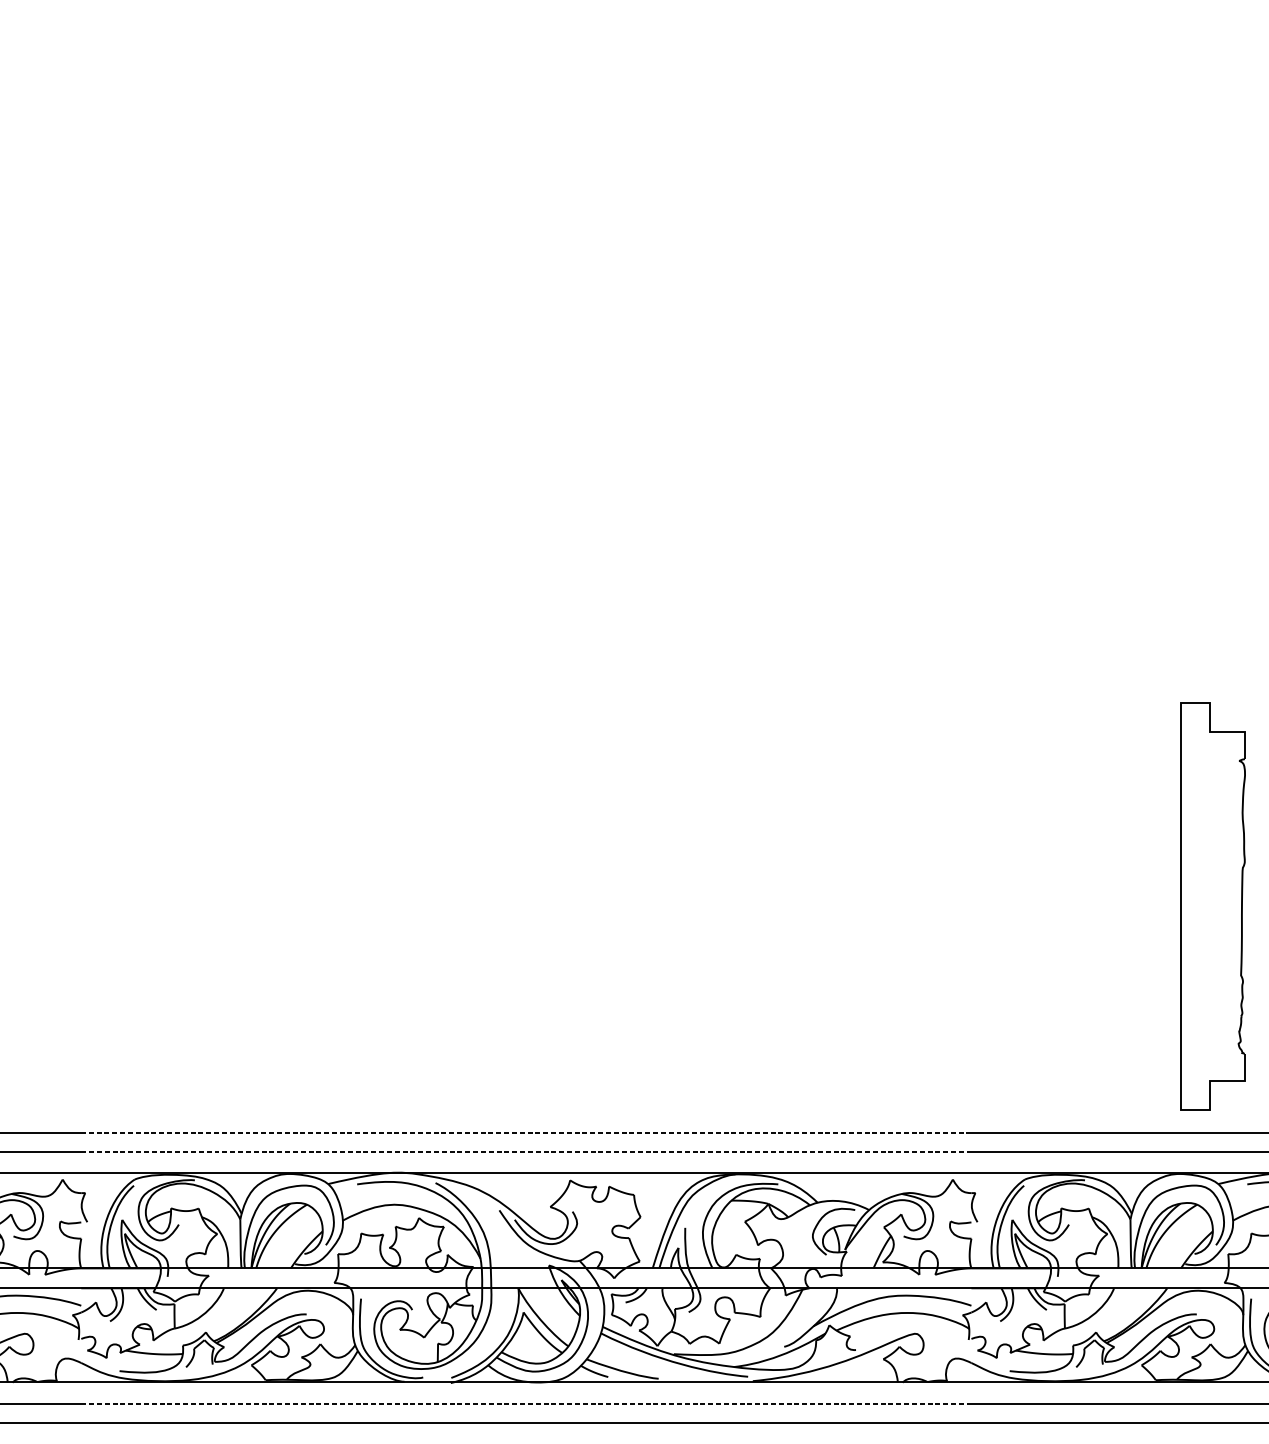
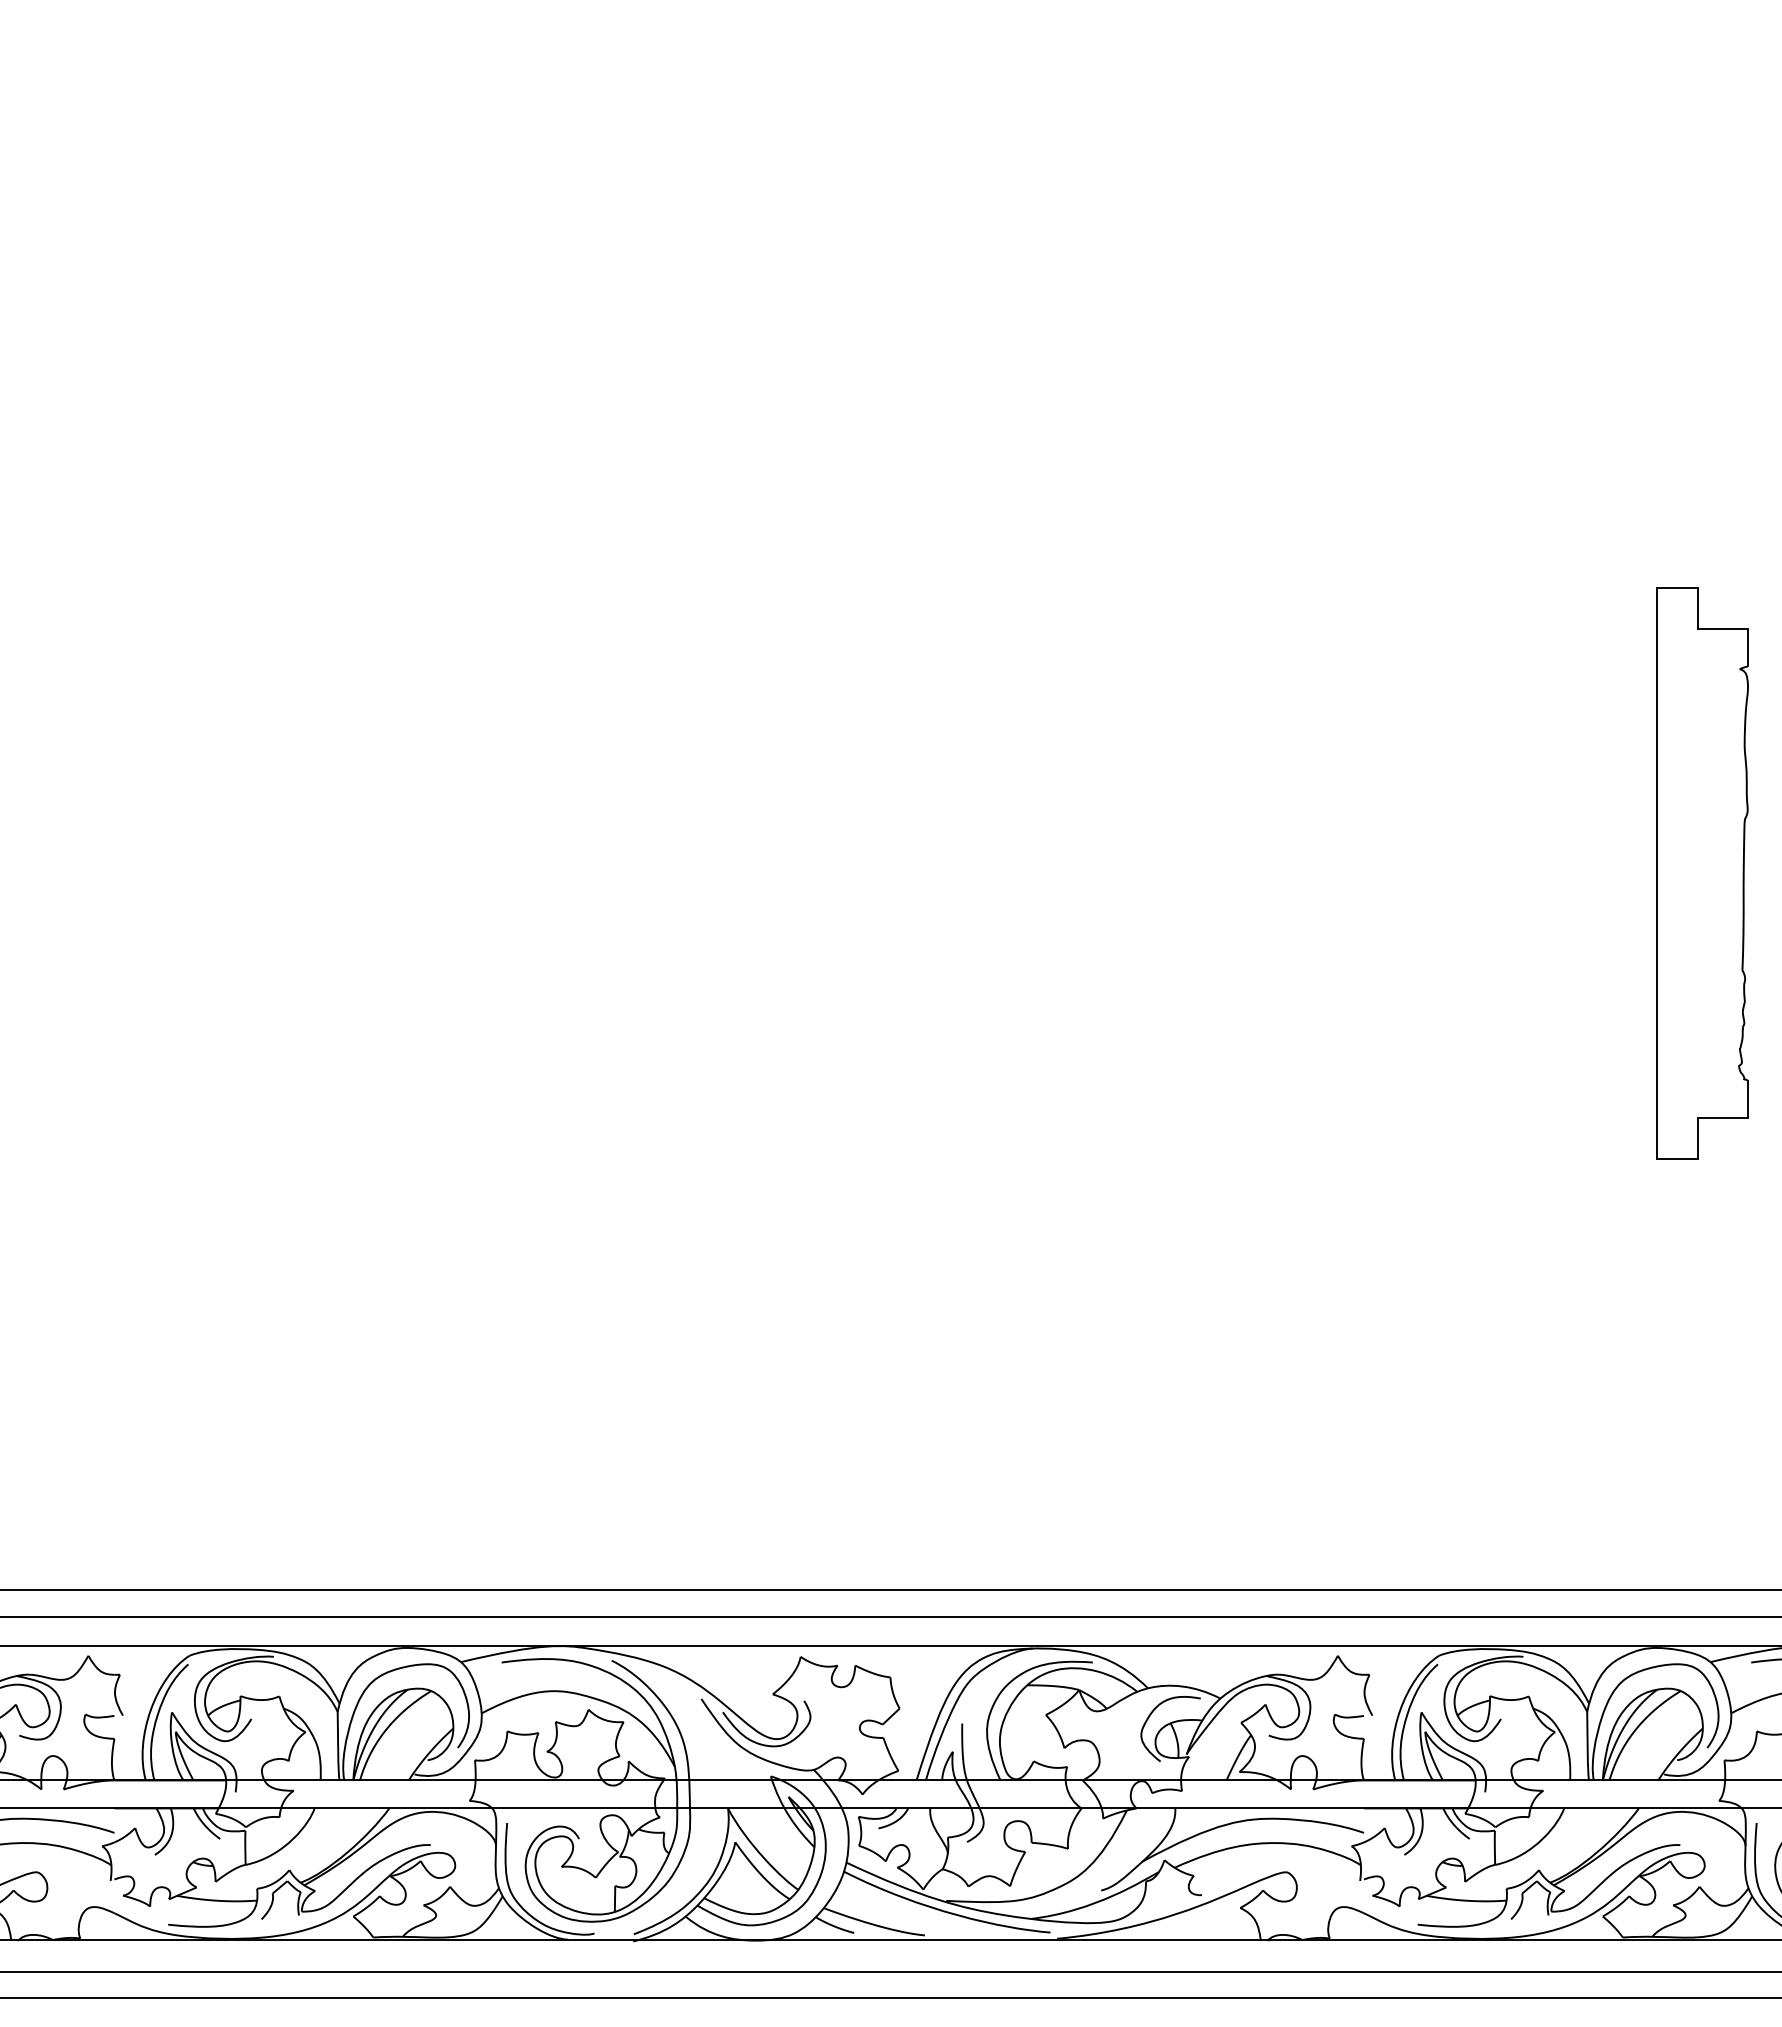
part: (1212, 906) -> (1702, 873), moved
line: (526, 1133) -> (739, 1590), dashed -> solid
line: (526, 1152) -> (739, 1617), dashed -> solid
line: (526, 1404) -> (739, 1971), dashed -> solid

